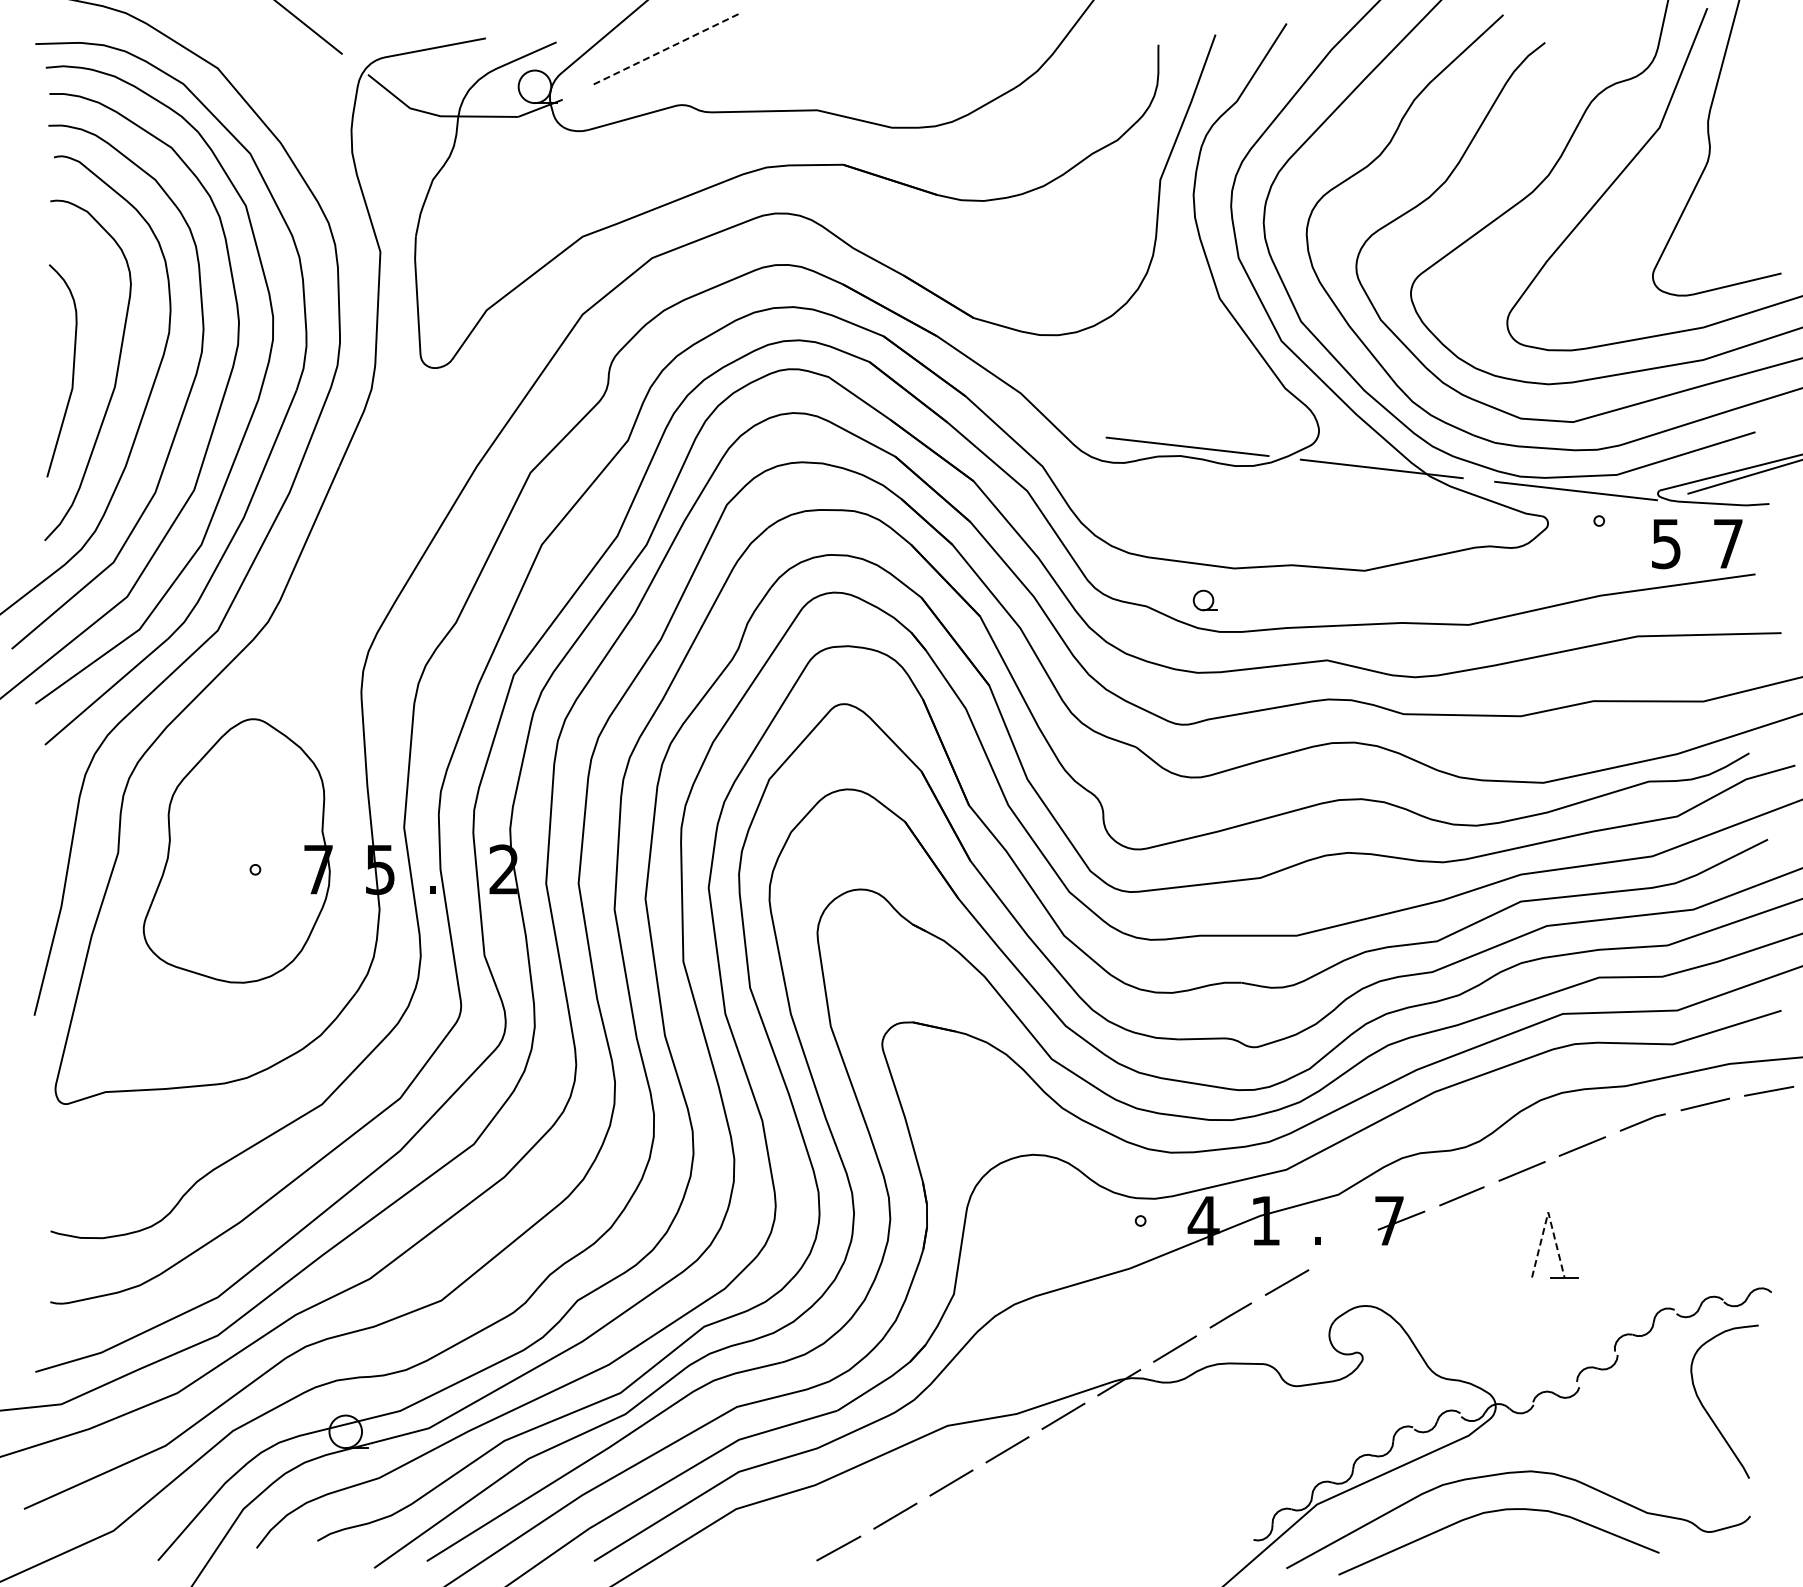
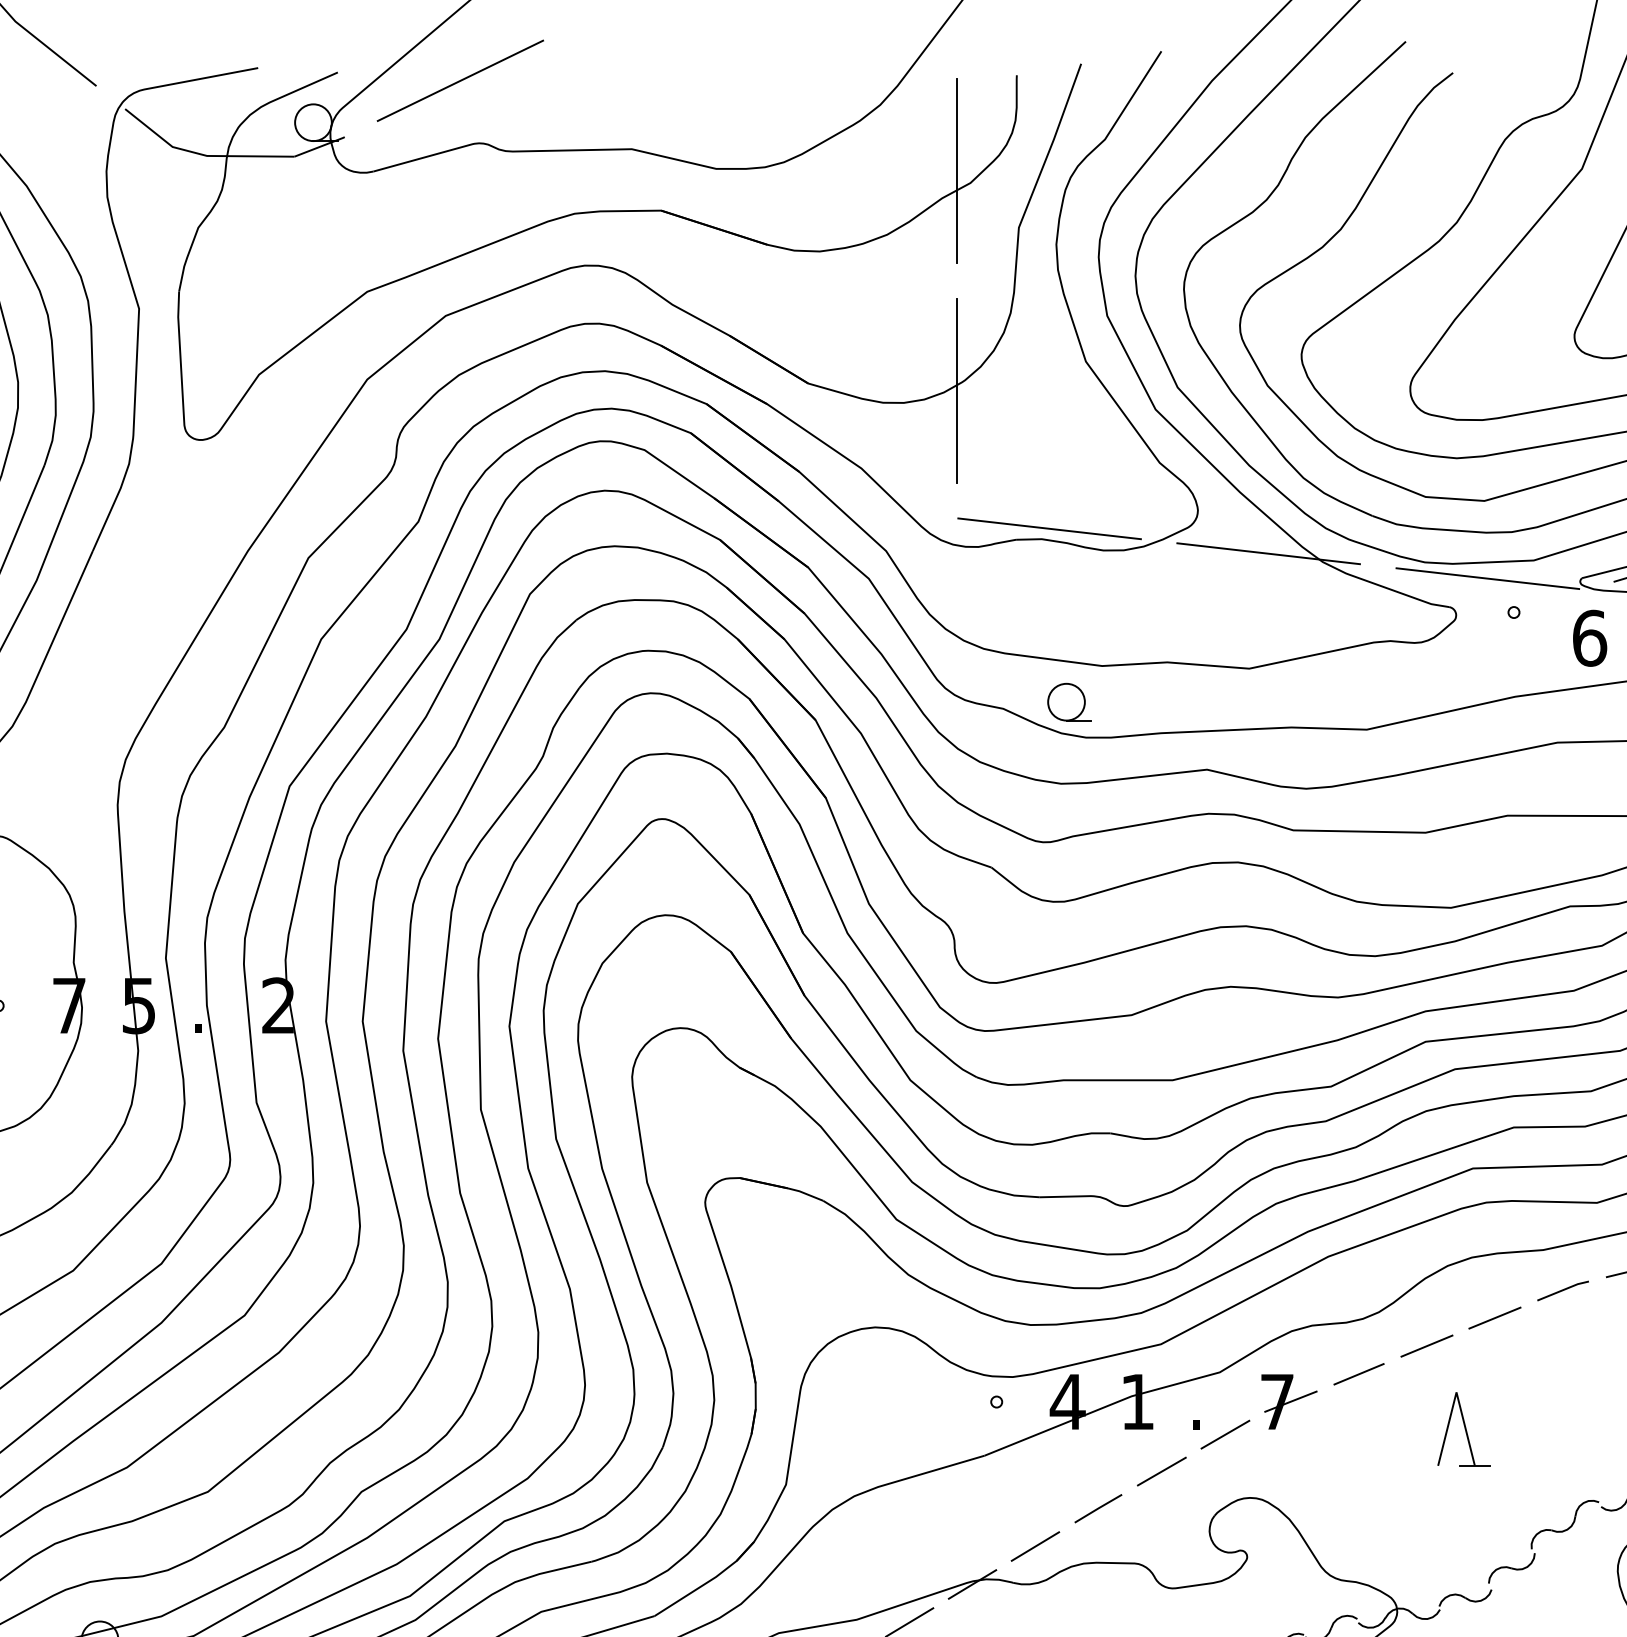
line: (664, 49) -> (459, 80), dashed -> solid
line: (1105, 129) -> (957, 170), added
line: (1105, 324) -> (957, 390), added
text: (1666, 543) -> (1589, 637), 5 -> 6
part: (1204, 600) -> (1068, 702), size x1.67
line: (1548, 1212) -> (1456, 1392), dashed -> solid
line: (1343, 1249) -> (1225, 1434), added

